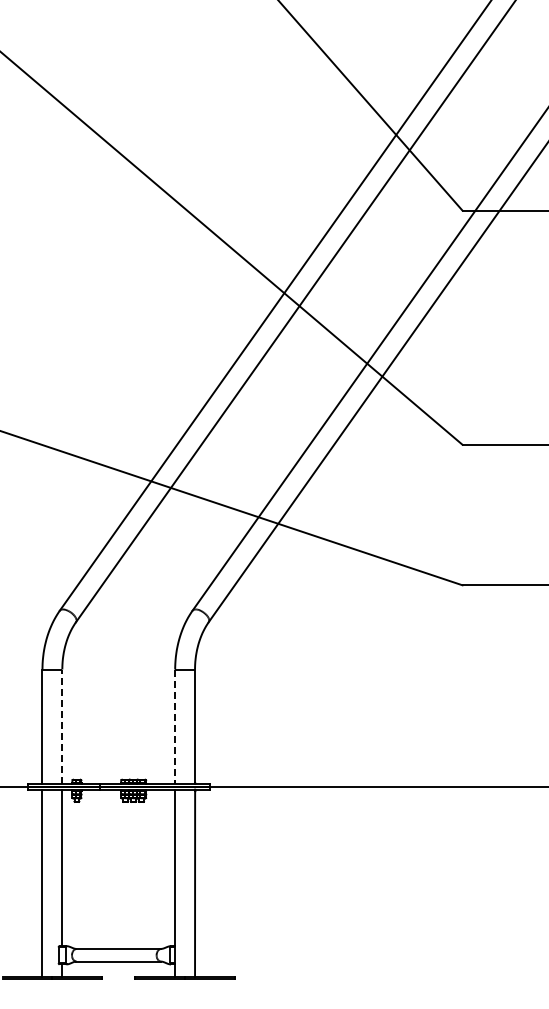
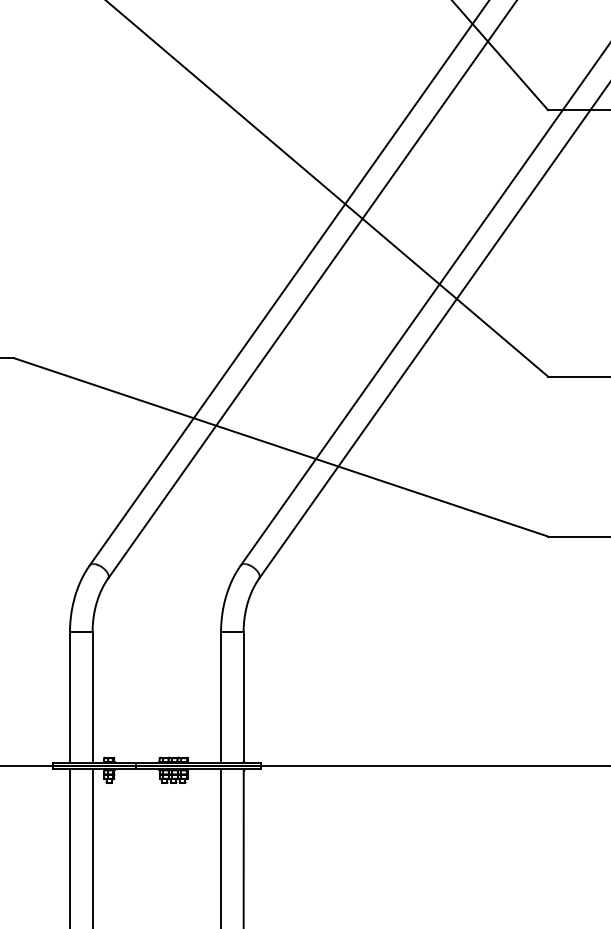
line: (62, 726) -> (92, 697), dashed -> solid
line: (175, 727) -> (221, 698), dashed -> solid

